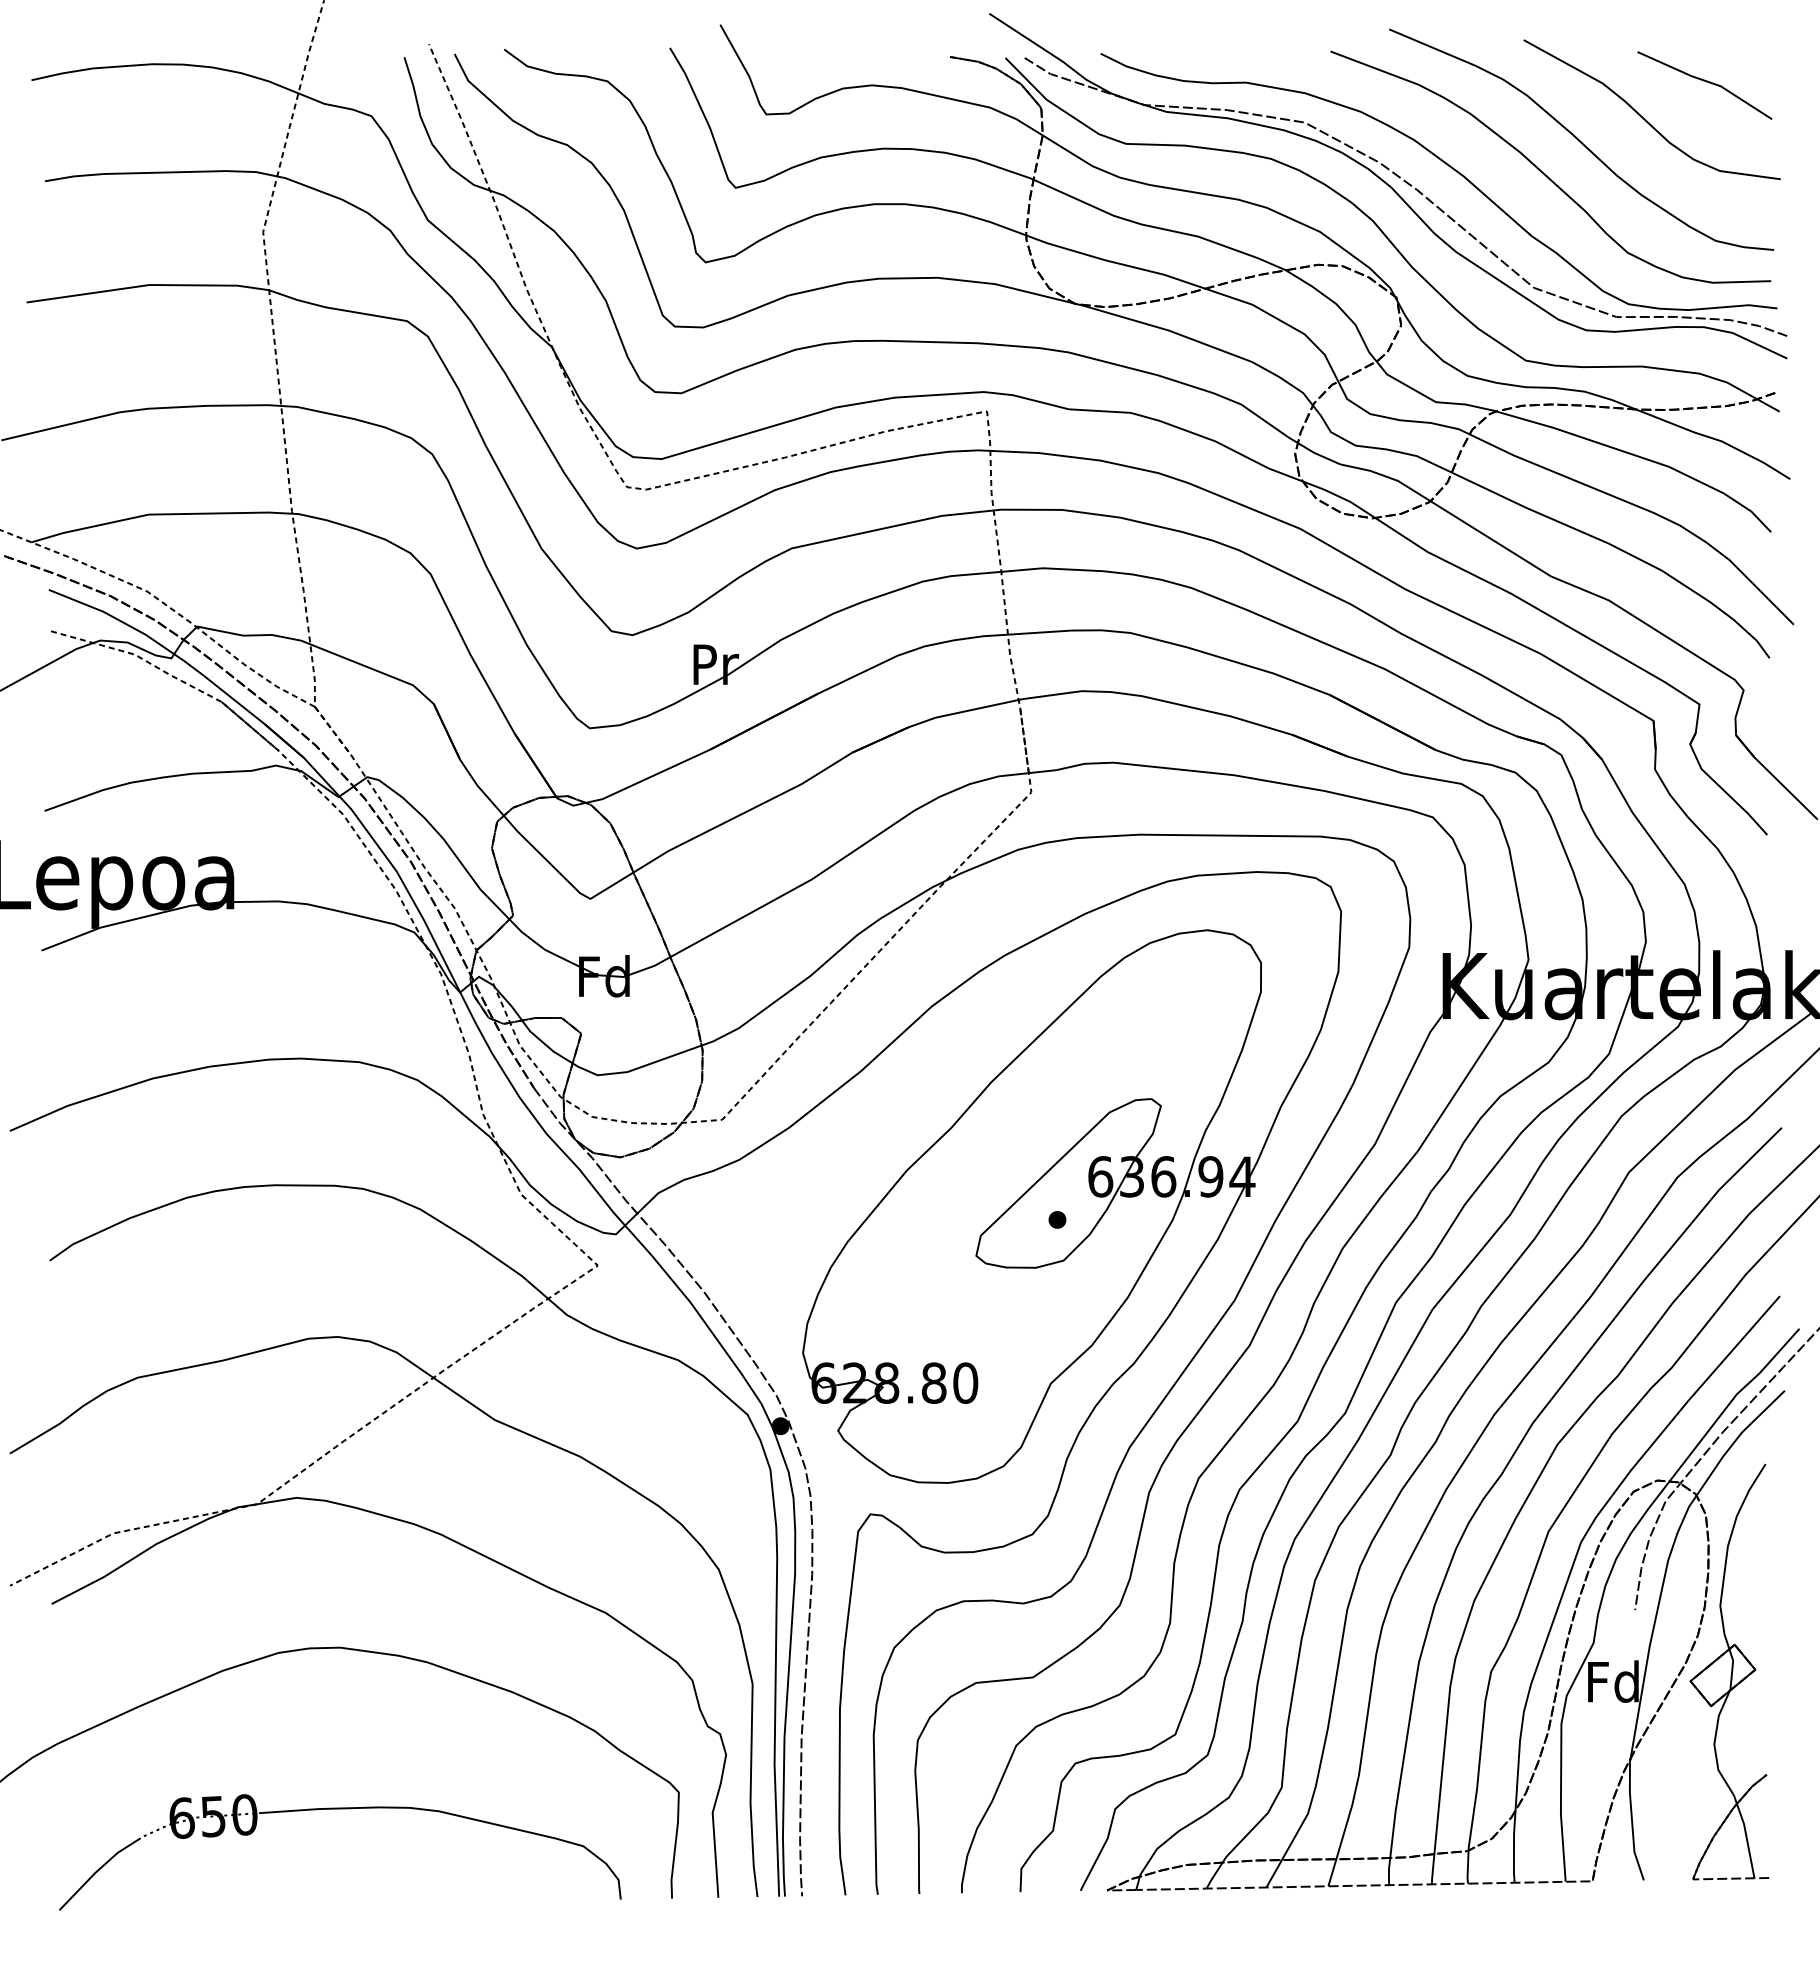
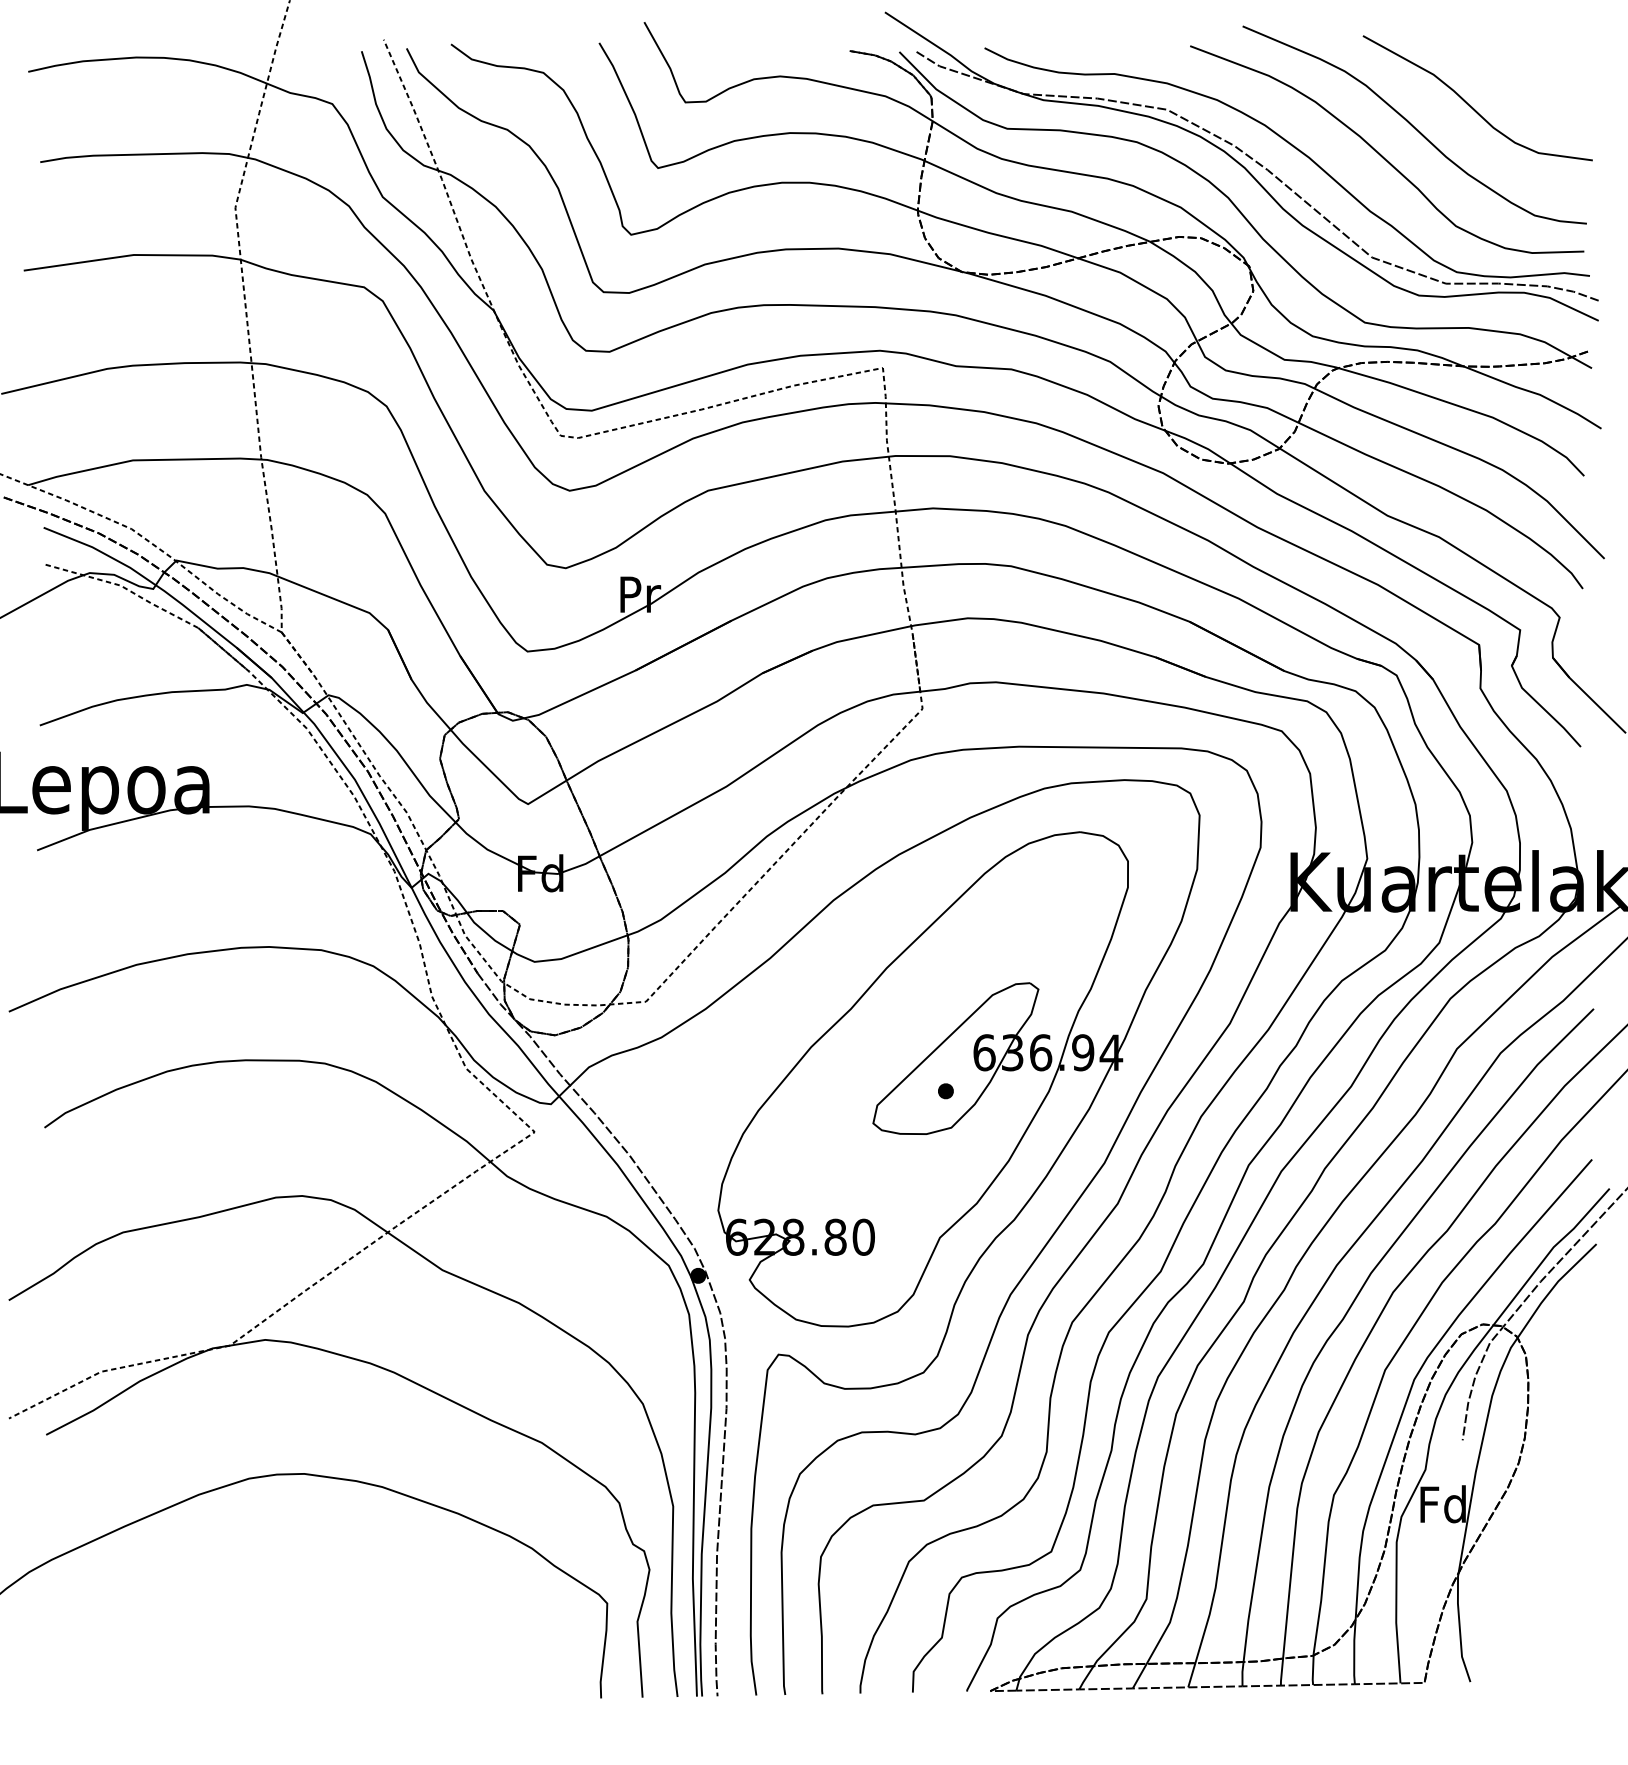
line: (1706, 82) -> (1526, 73), removed
part: (1729, 1672) -> (1547, 1496), removed
part: (340, 1809) -> (304, 1618), removed

